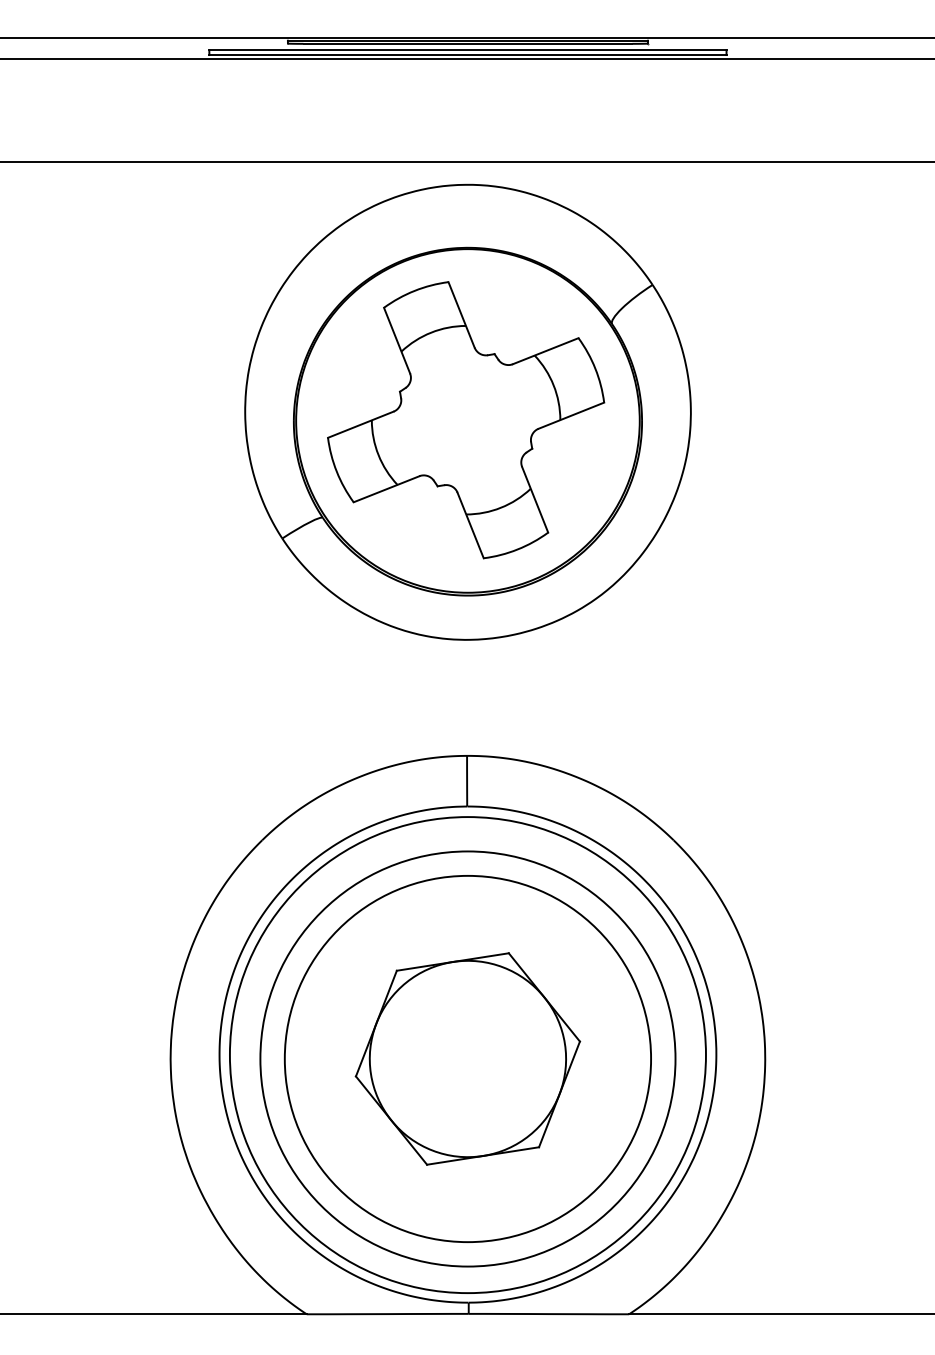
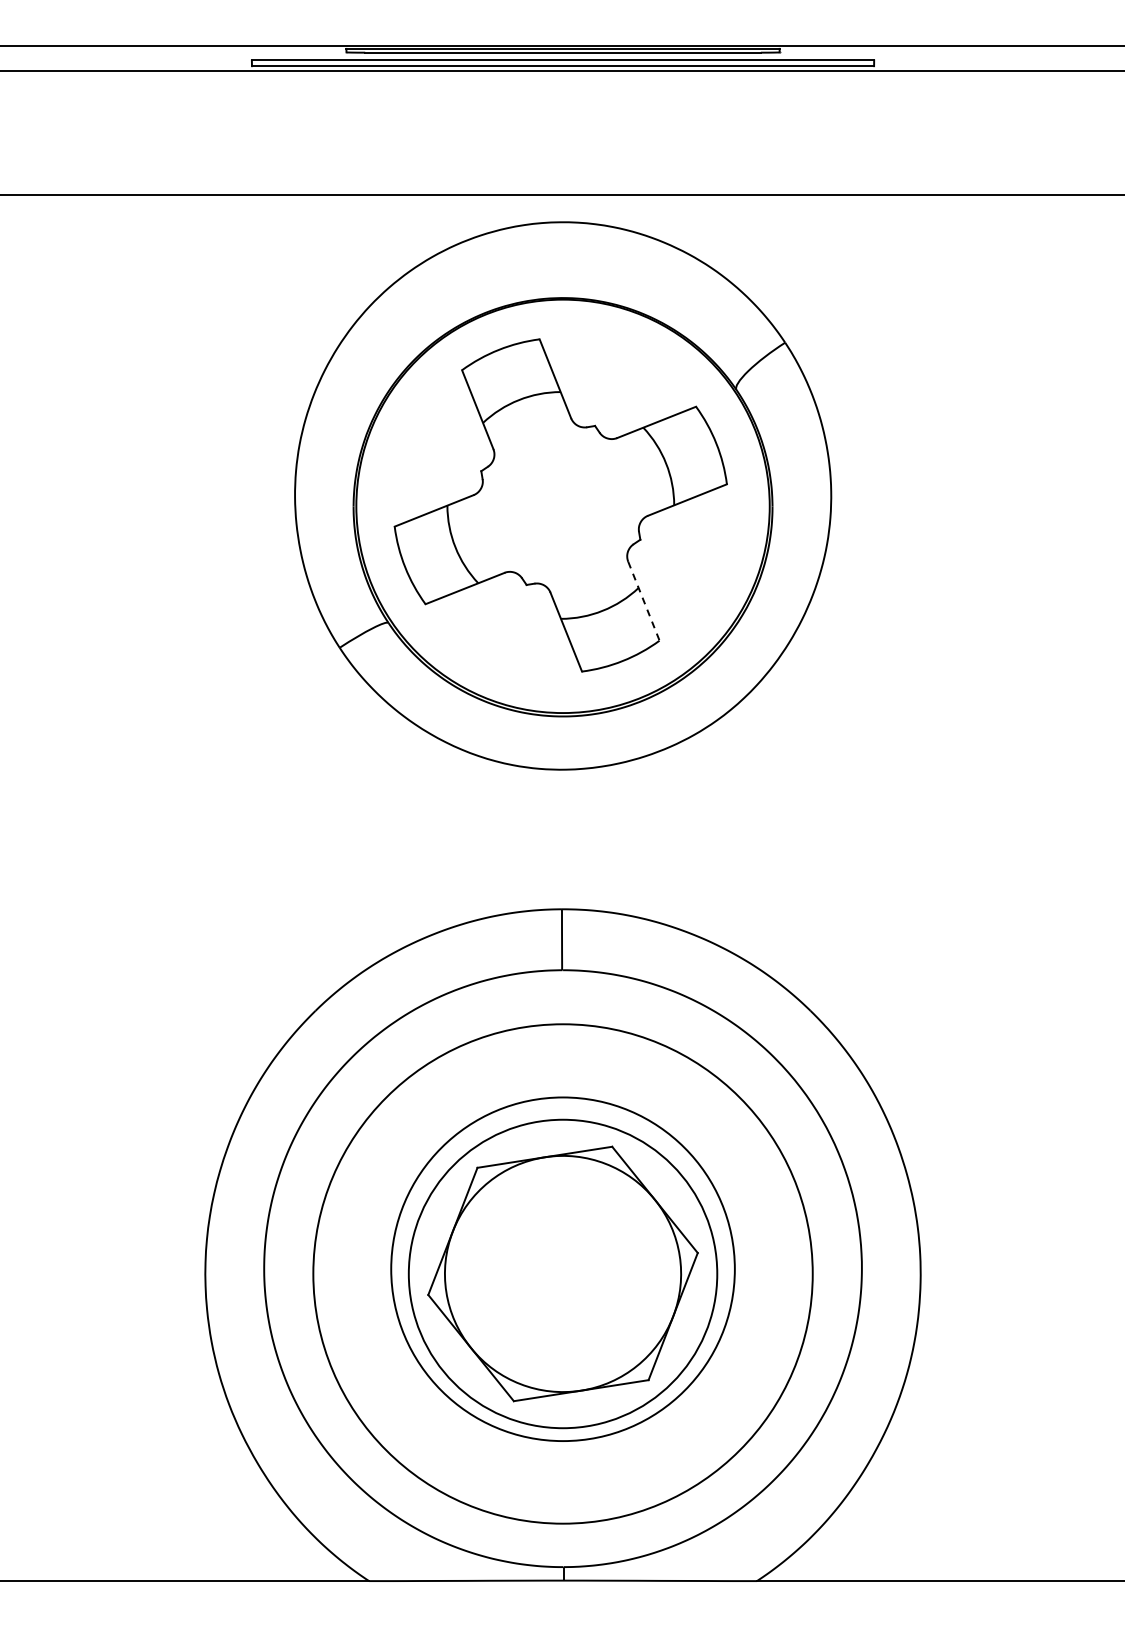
line: (535, 500) -> (644, 601), solid -> dashed
circle: (467, 1054) -> (562, 1268), size x0.6
circle: (467, 1058) -> (562, 1273), size x0.7

